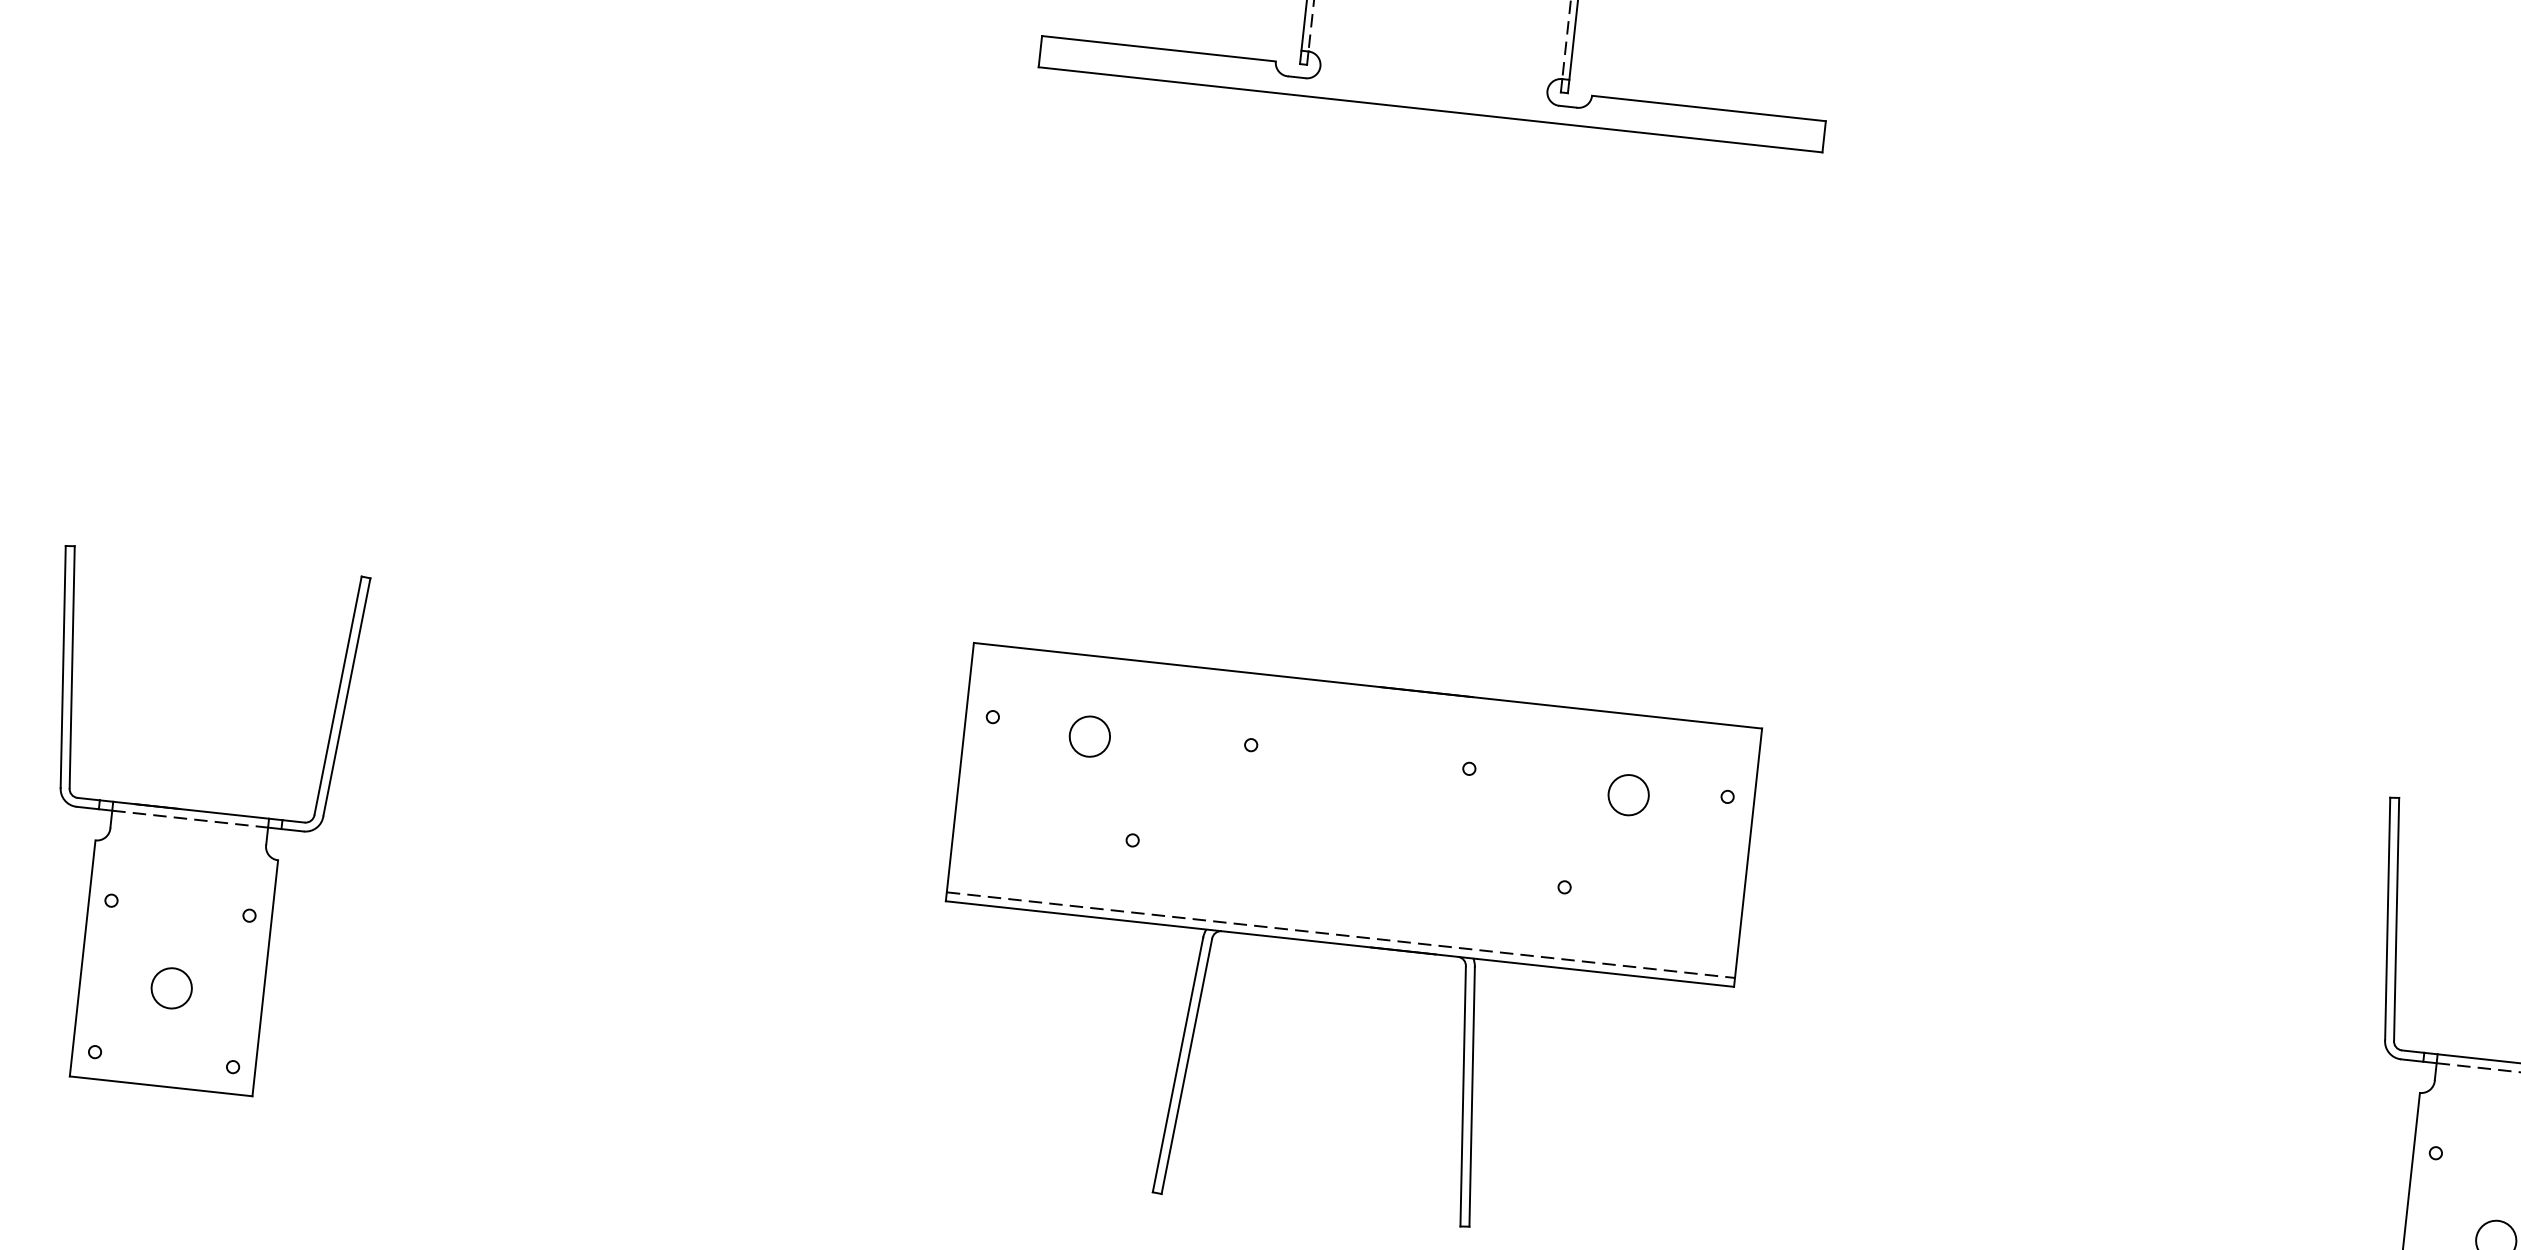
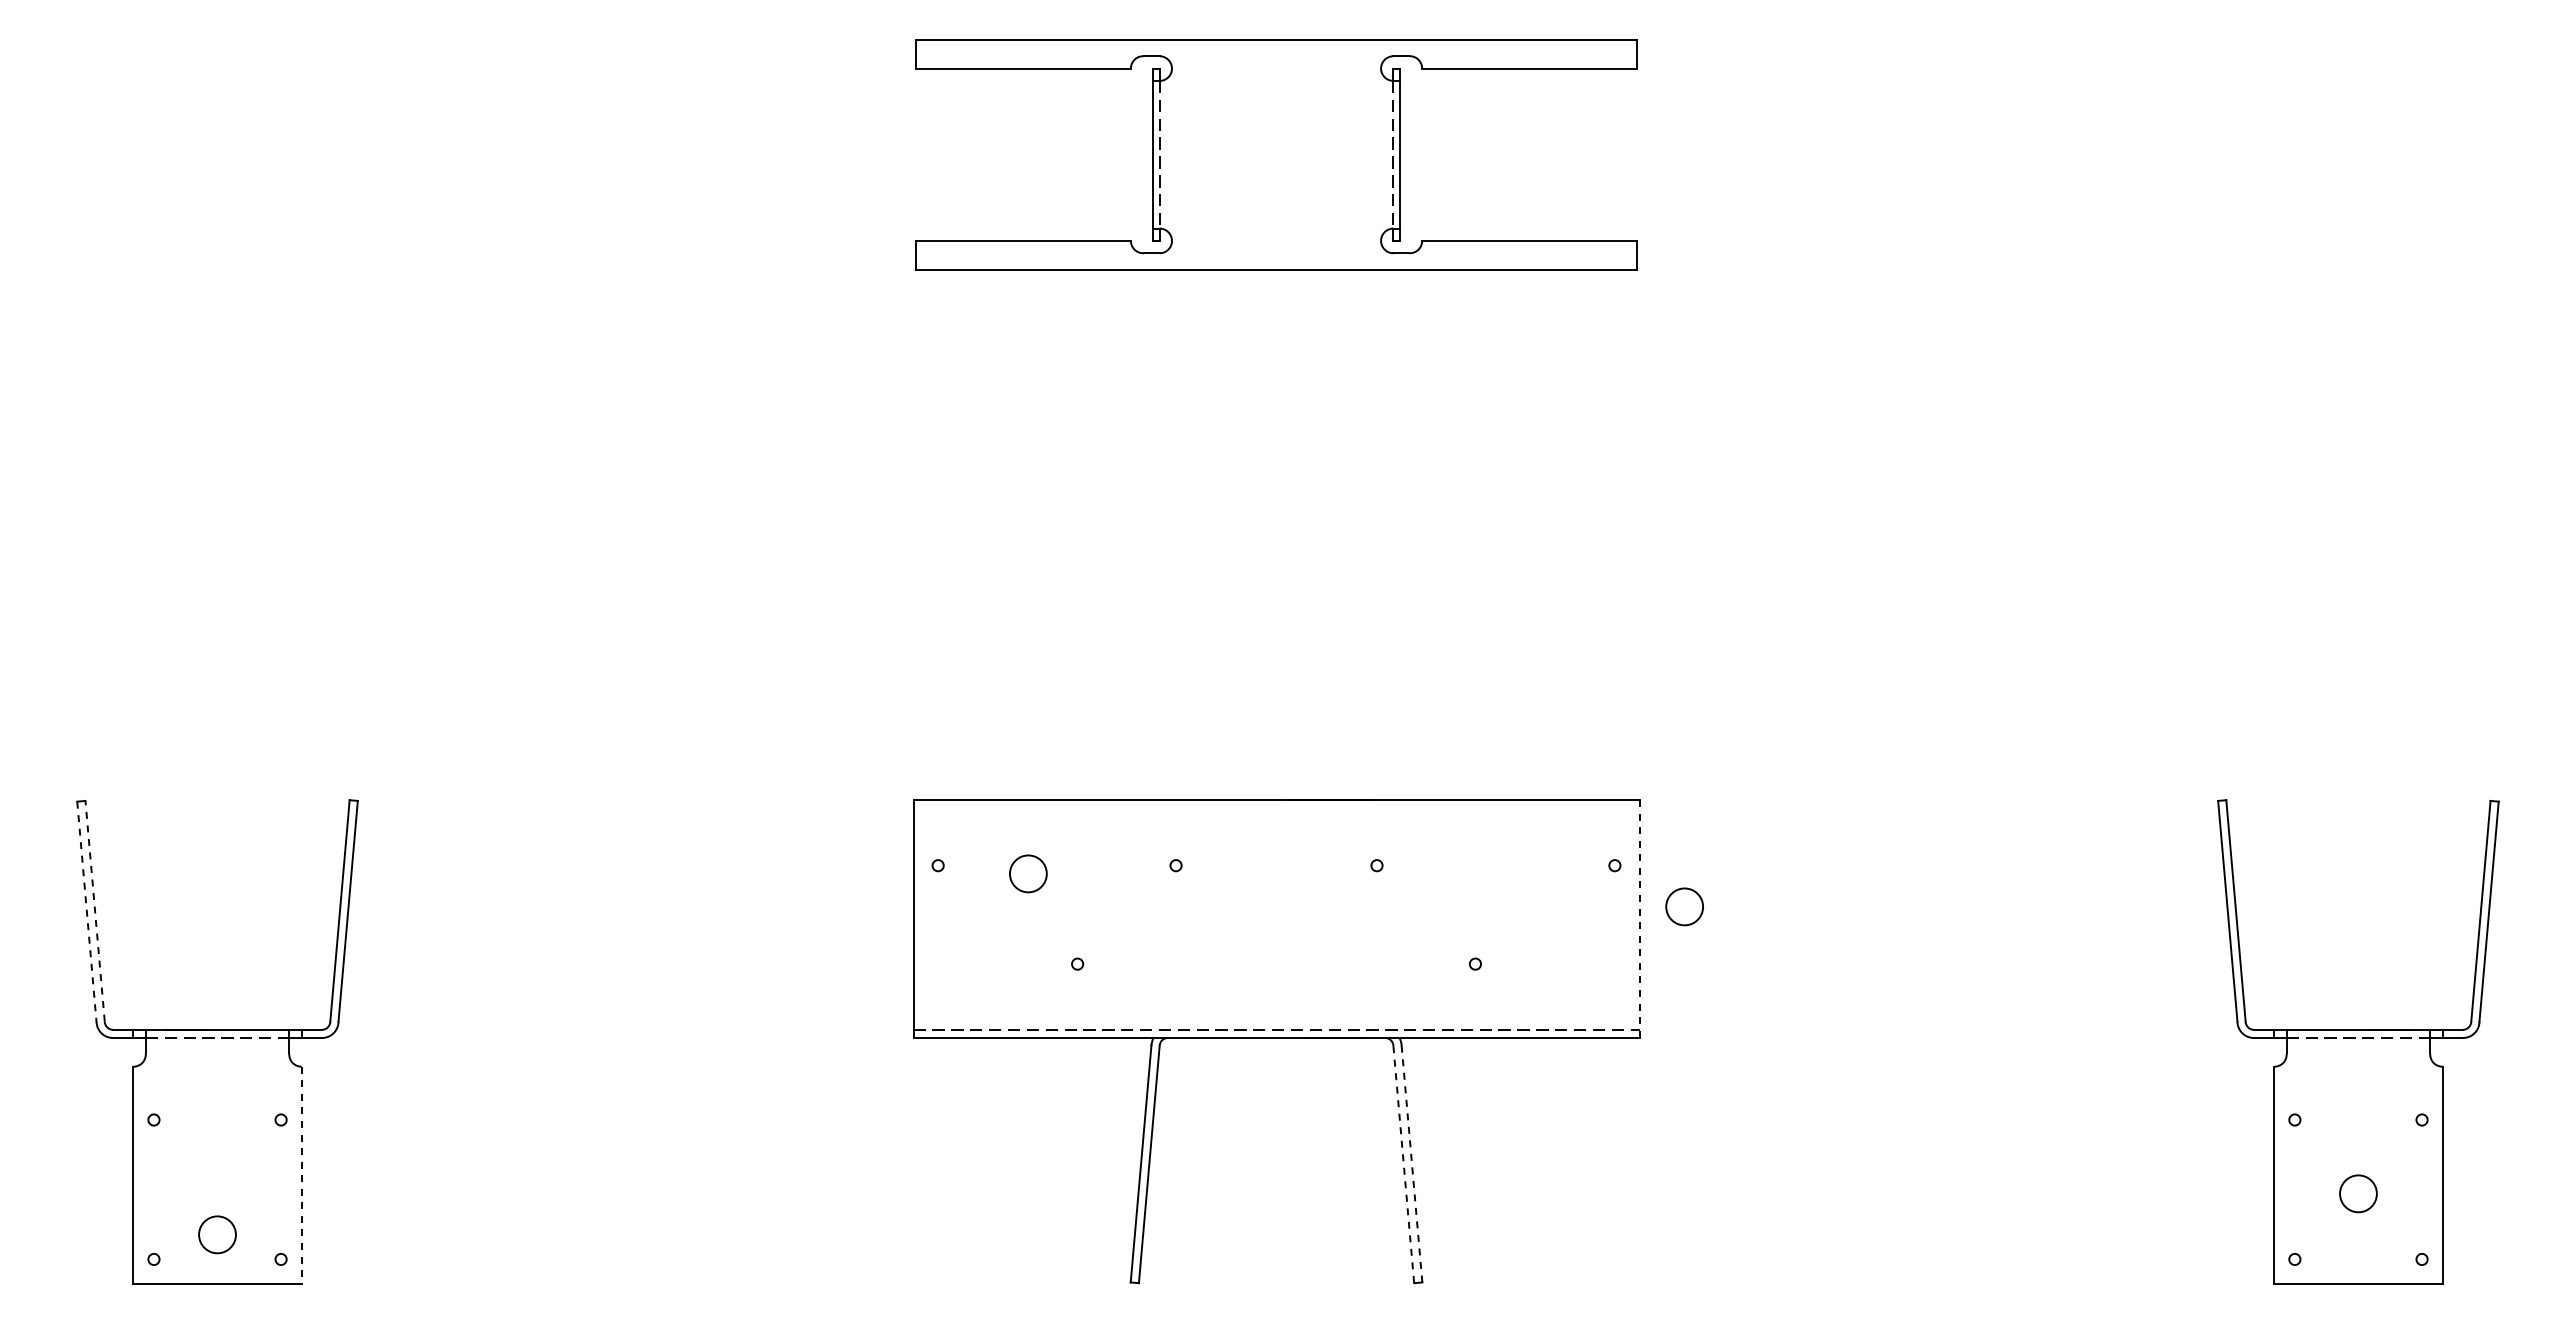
line: (62, 666) -> (86, 911), solid -> dashed
line: (72, 667) -> (95, 911), solid -> dashed
circle: (1628, 794) -> (1684, 906), moved
line: (1747, 858) -> (1639, 919), solid -> dashed
line: (265, 978) -> (301, 1175), solid -> dashed
circle: (171, 988) -> (217, 1234), moved
line: (1462, 1096) -> (1403, 1164), solid -> dashed
line: (1471, 1096) -> (1411, 1163), solid -> dashed

